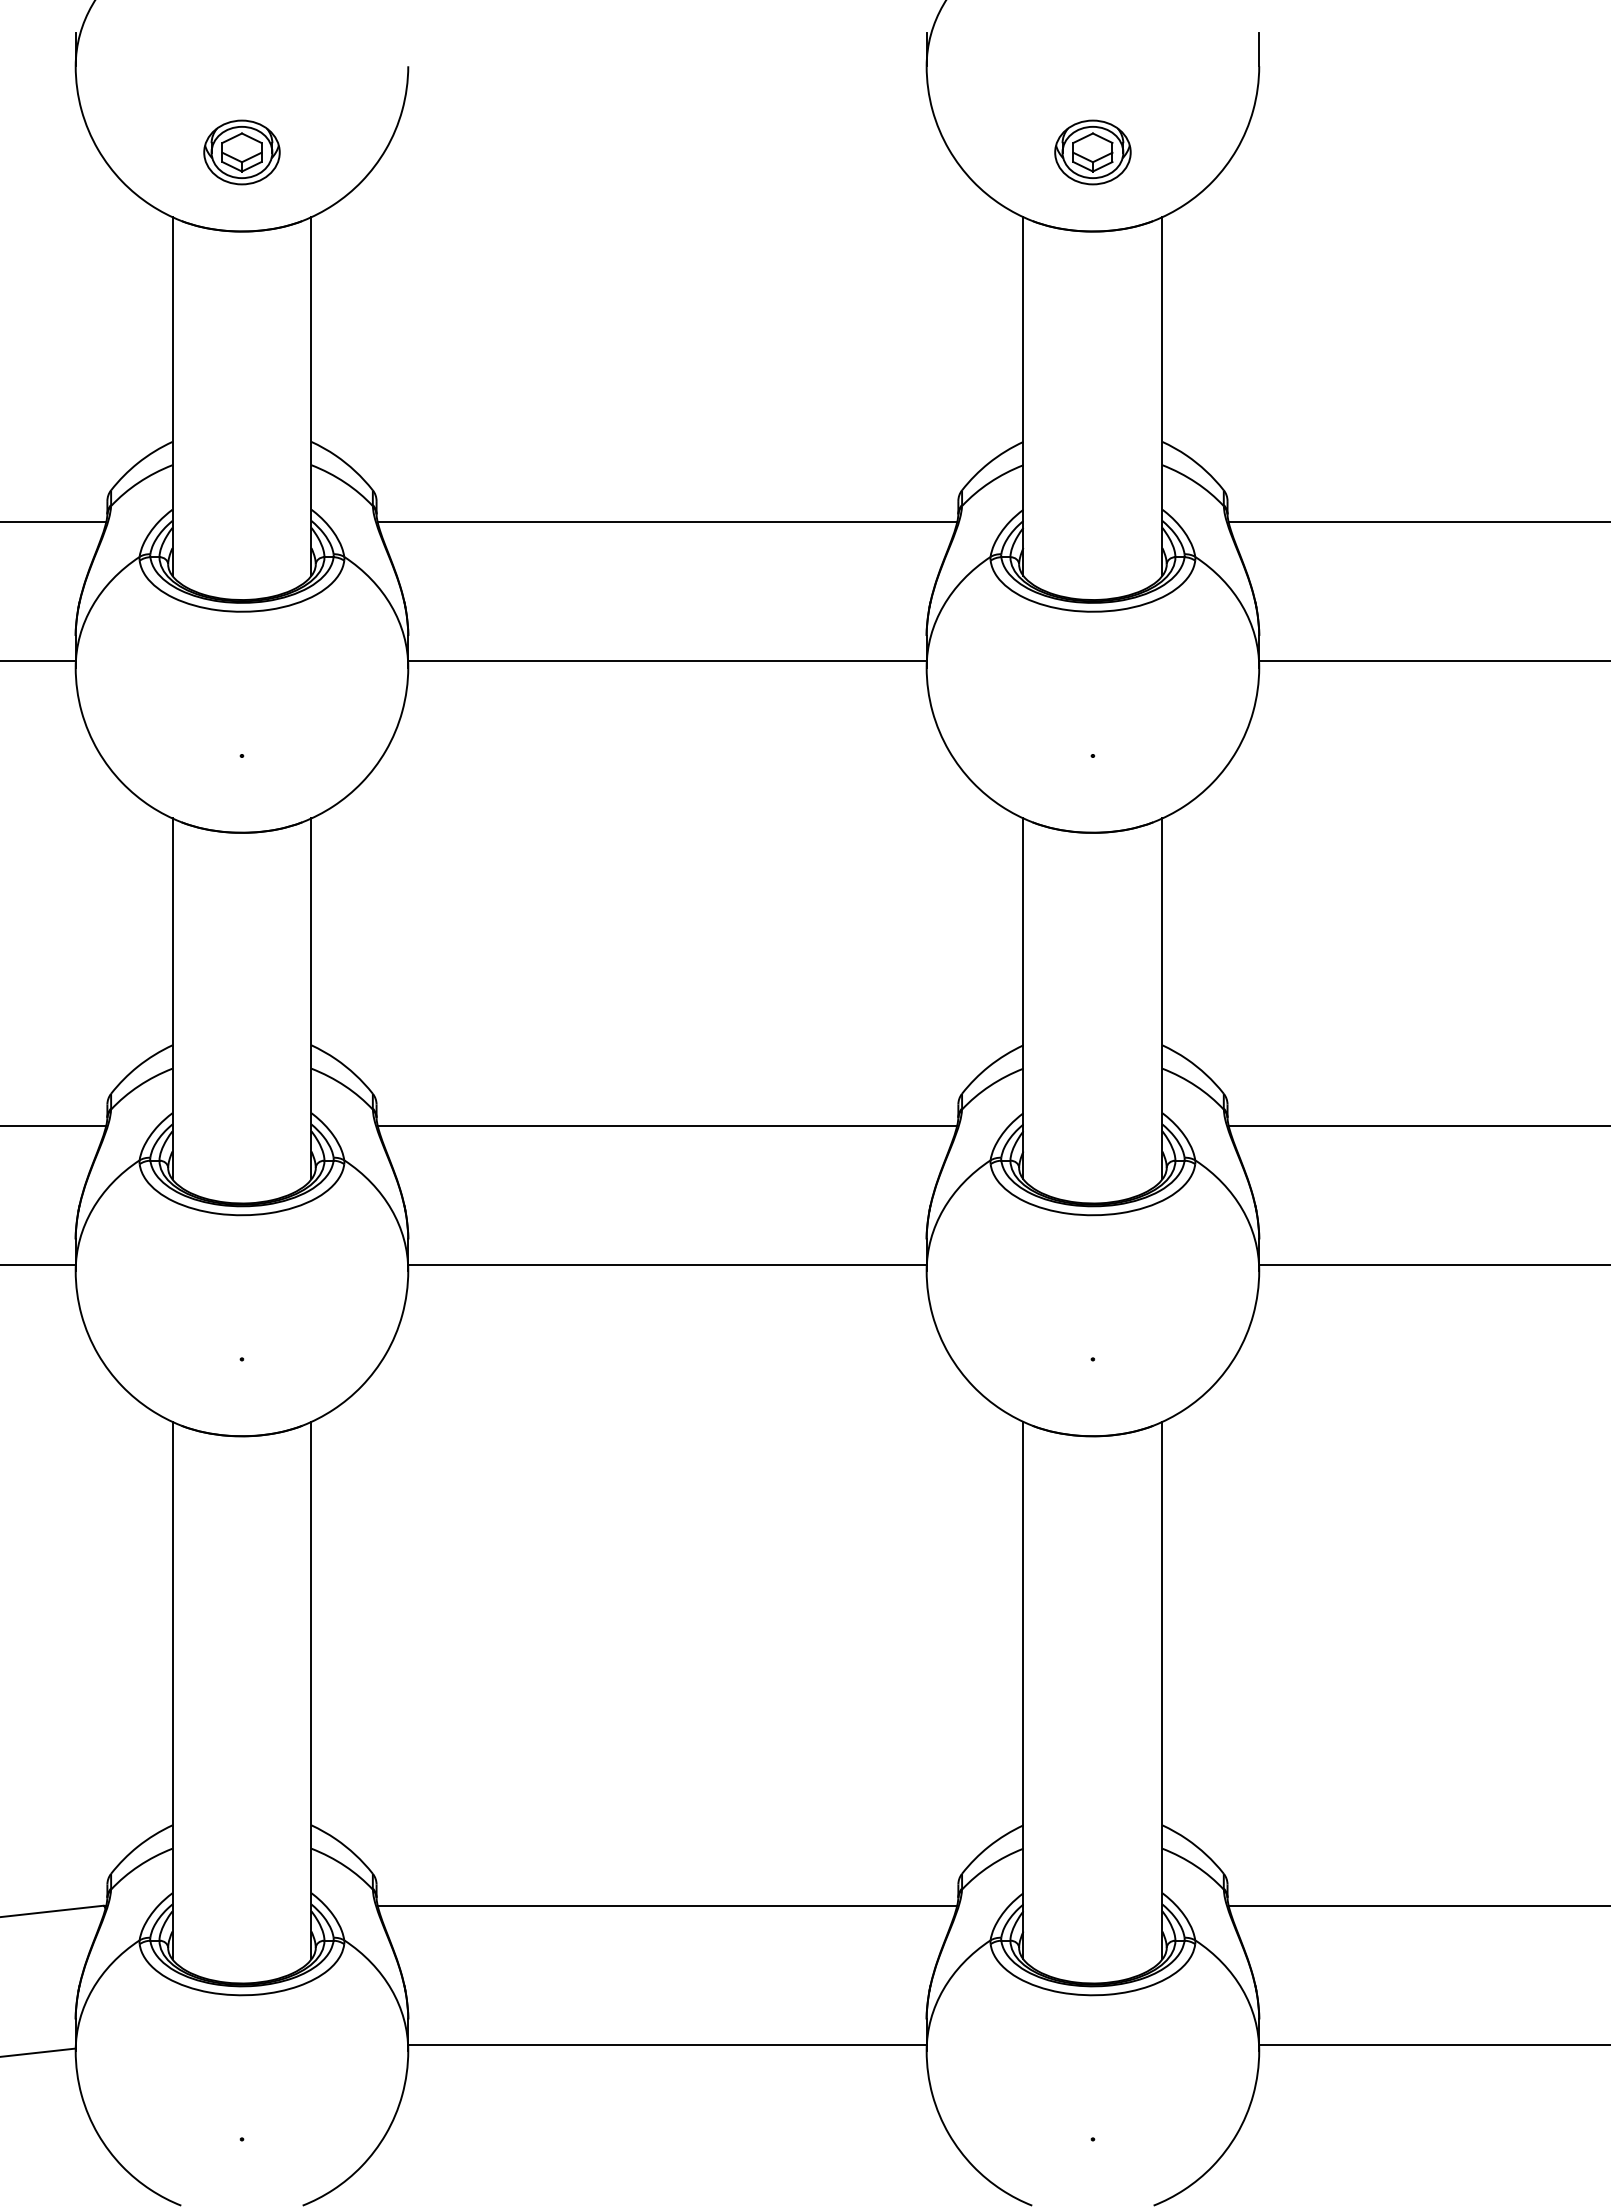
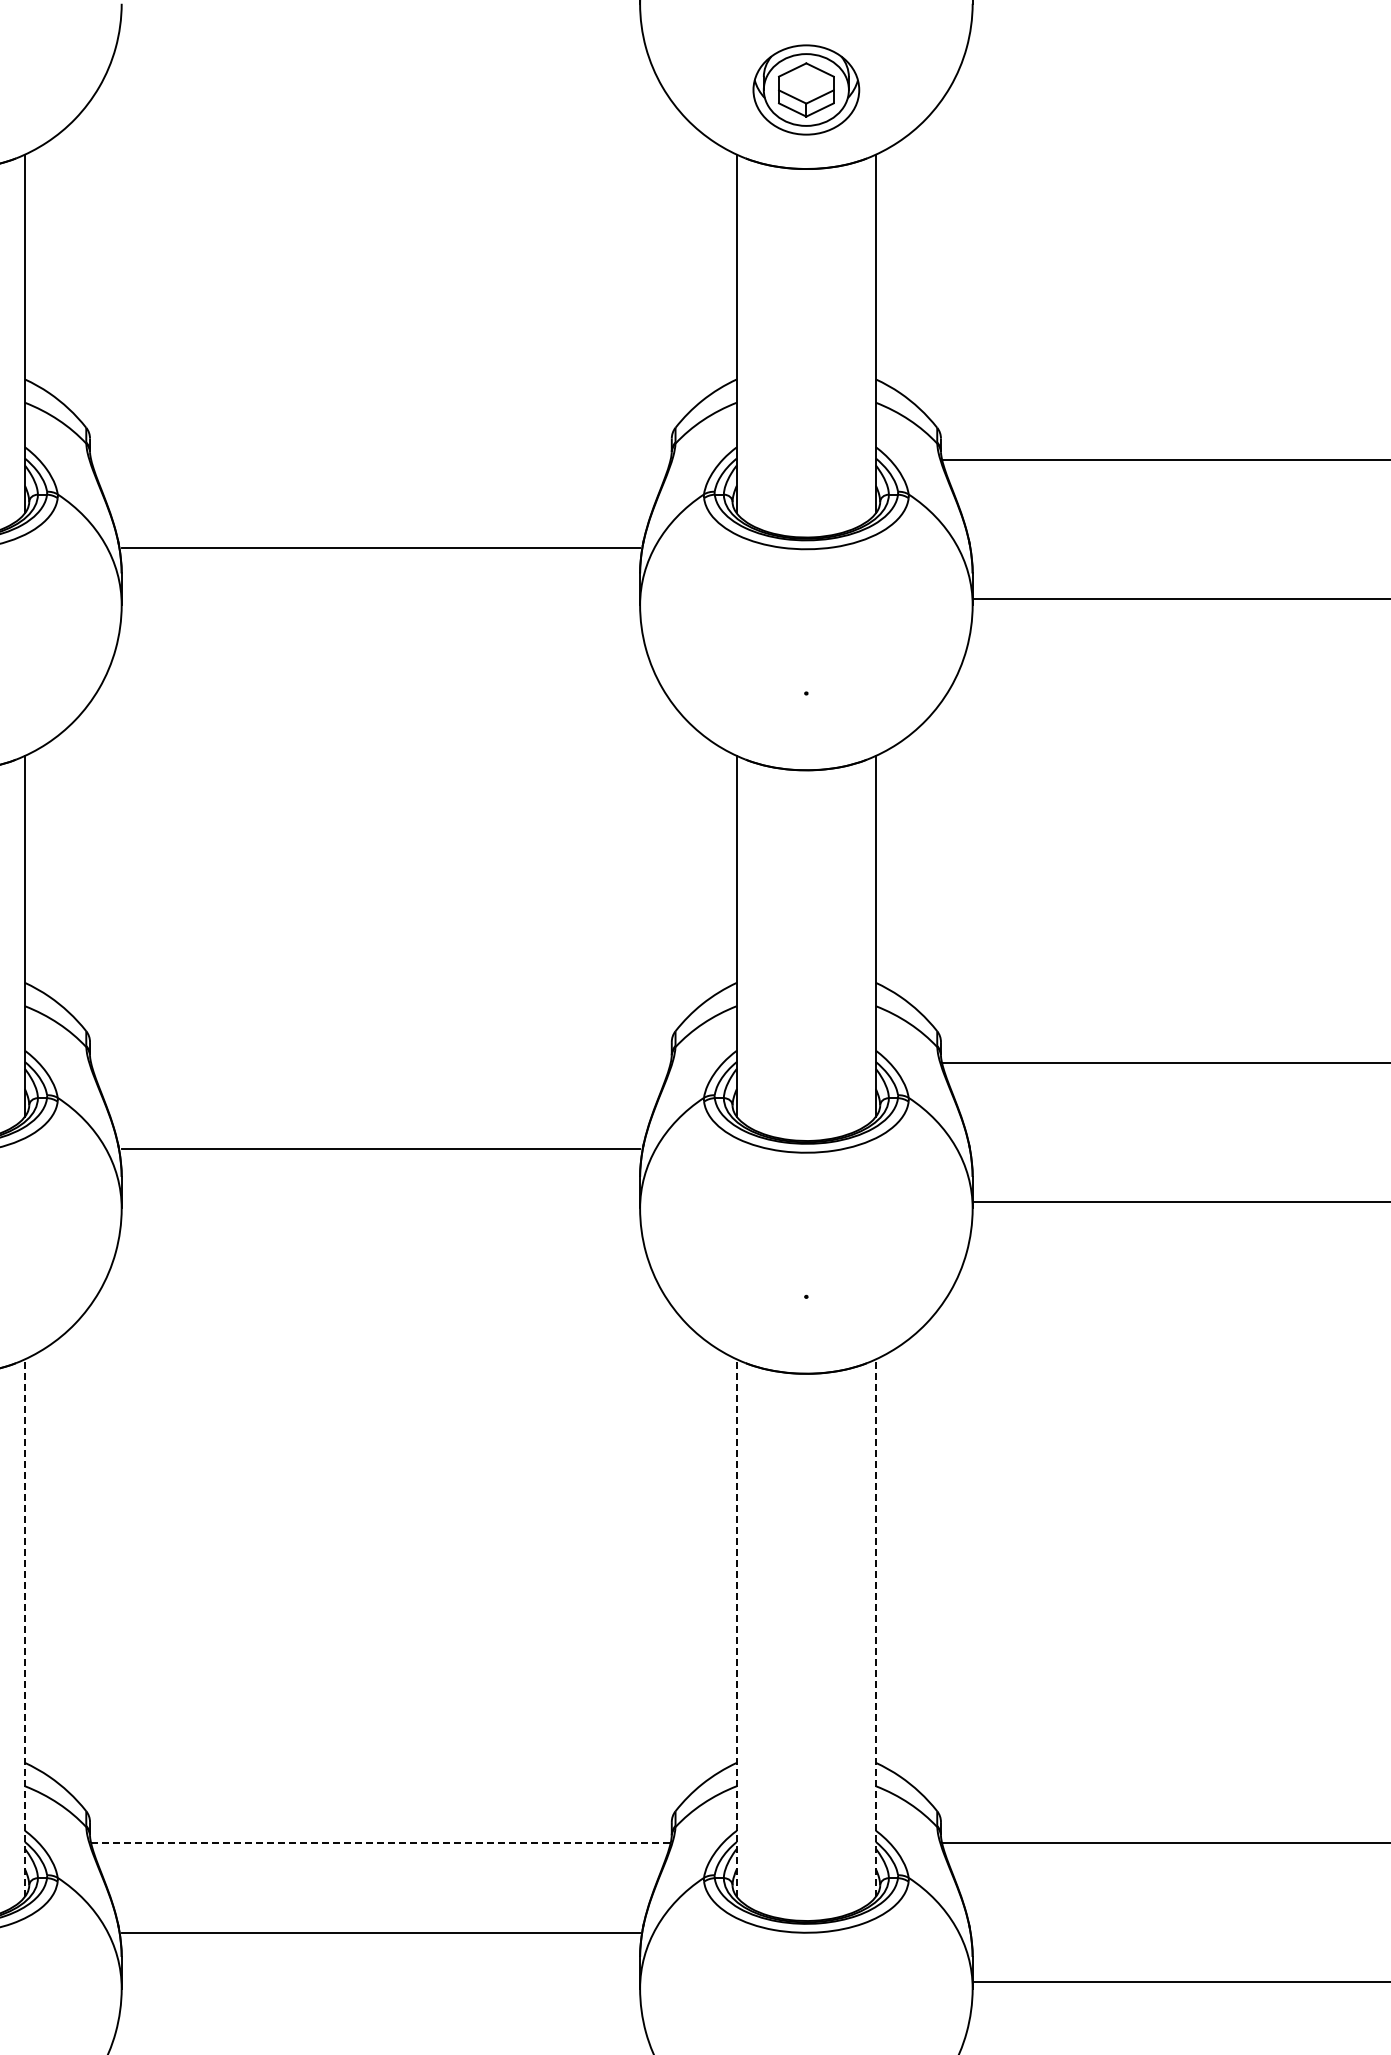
part: (1092, 152) -> (805, 90), size x1.4
line: (667, 522) -> (380, 460), removed
line: (667, 661) -> (380, 548), moved
line: (667, 1125) -> (380, 1063), removed
line: (667, 1264) -> (380, 1149), moved
line: (311, 1690) -> (24, 1628), solid -> dashed
line: (1023, 1690) -> (736, 1628), solid -> dashed
line: (1162, 1690) -> (875, 1628), solid -> dashed
line: (667, 1905) -> (380, 1843), solid -> dashed
line: (667, 2044) -> (380, 1933), moved

